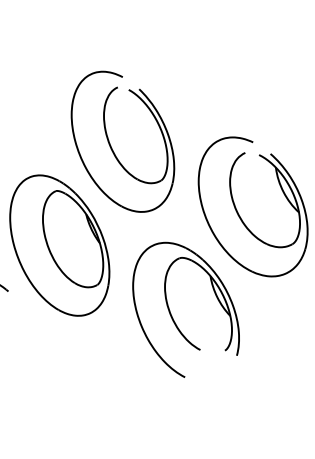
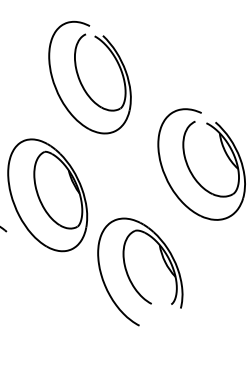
part: (111, 145) -> (80, 80), moved
part: (172, 315) -> (129, 276), moved

